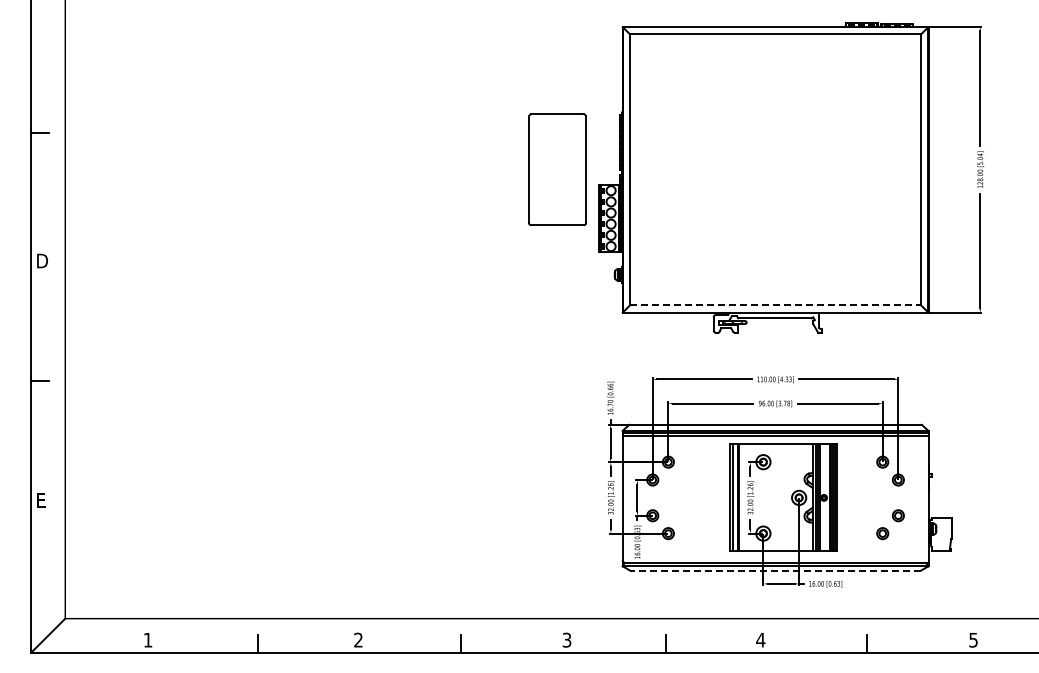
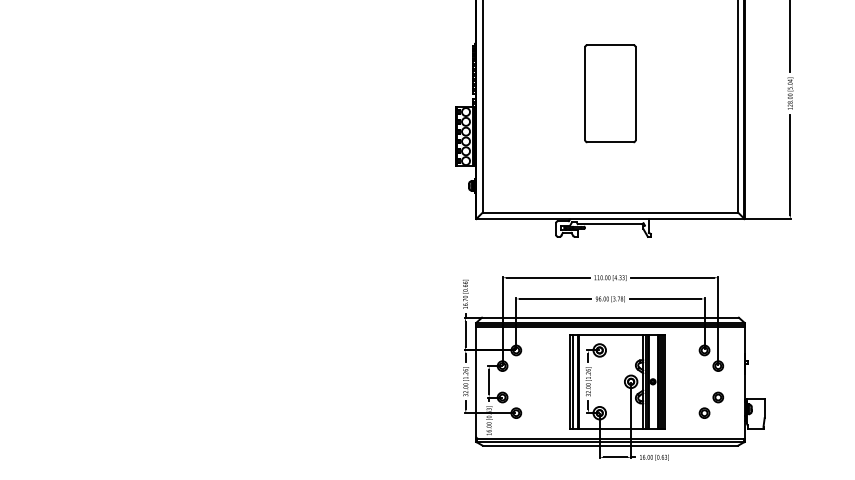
part: (557, 169) -> (610, 93), moved
line: (775, 305) -> (610, 212), dashed -> solid
line: (775, 570) -> (610, 445), dashed -> solid

